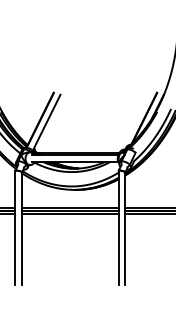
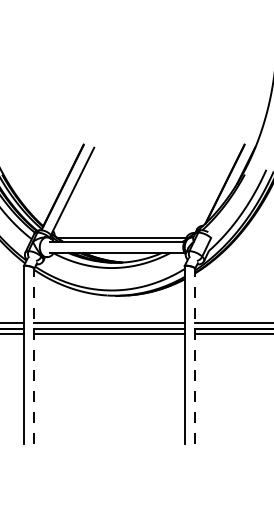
line: (22, 228) -> (35, 355), solid -> dashed
line: (125, 228) -> (195, 355), solid -> dashed

